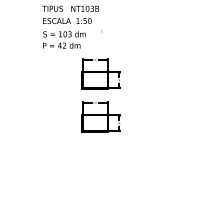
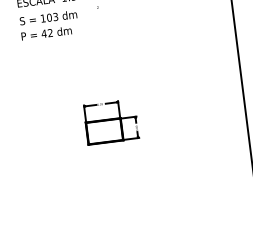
part: (100, 73) -> (103, 64), removed

